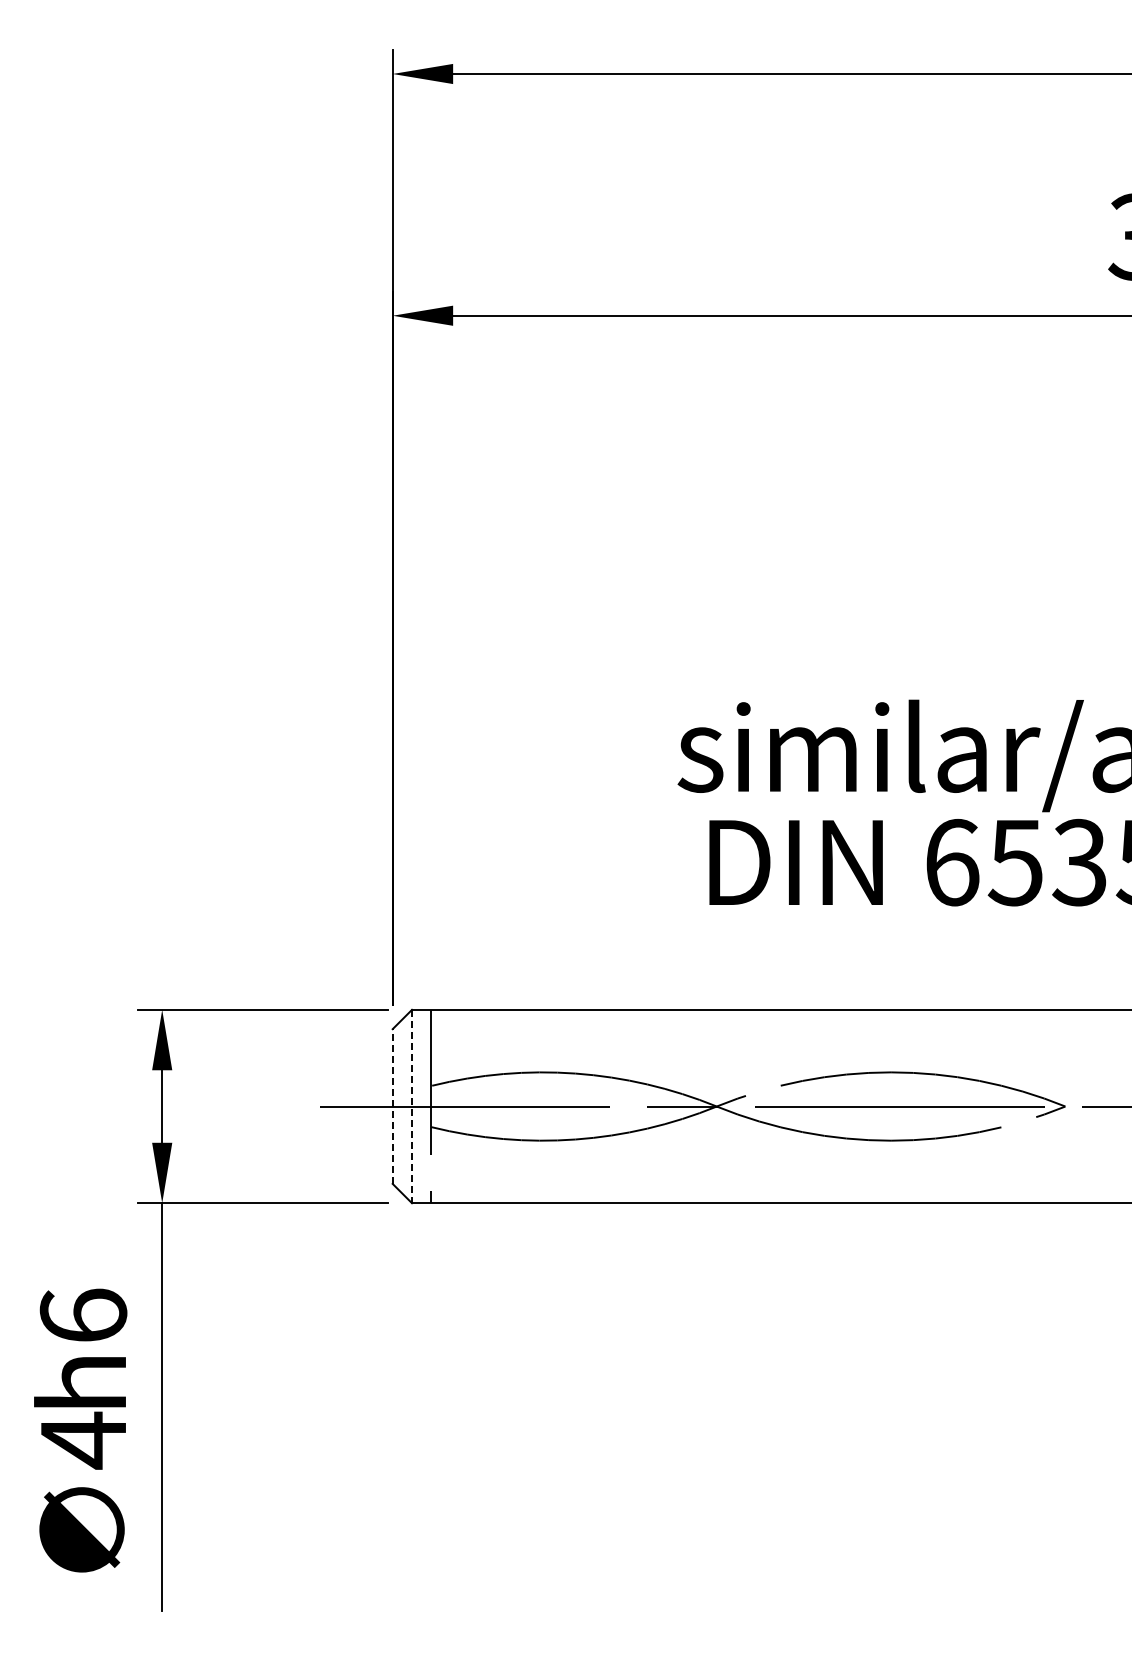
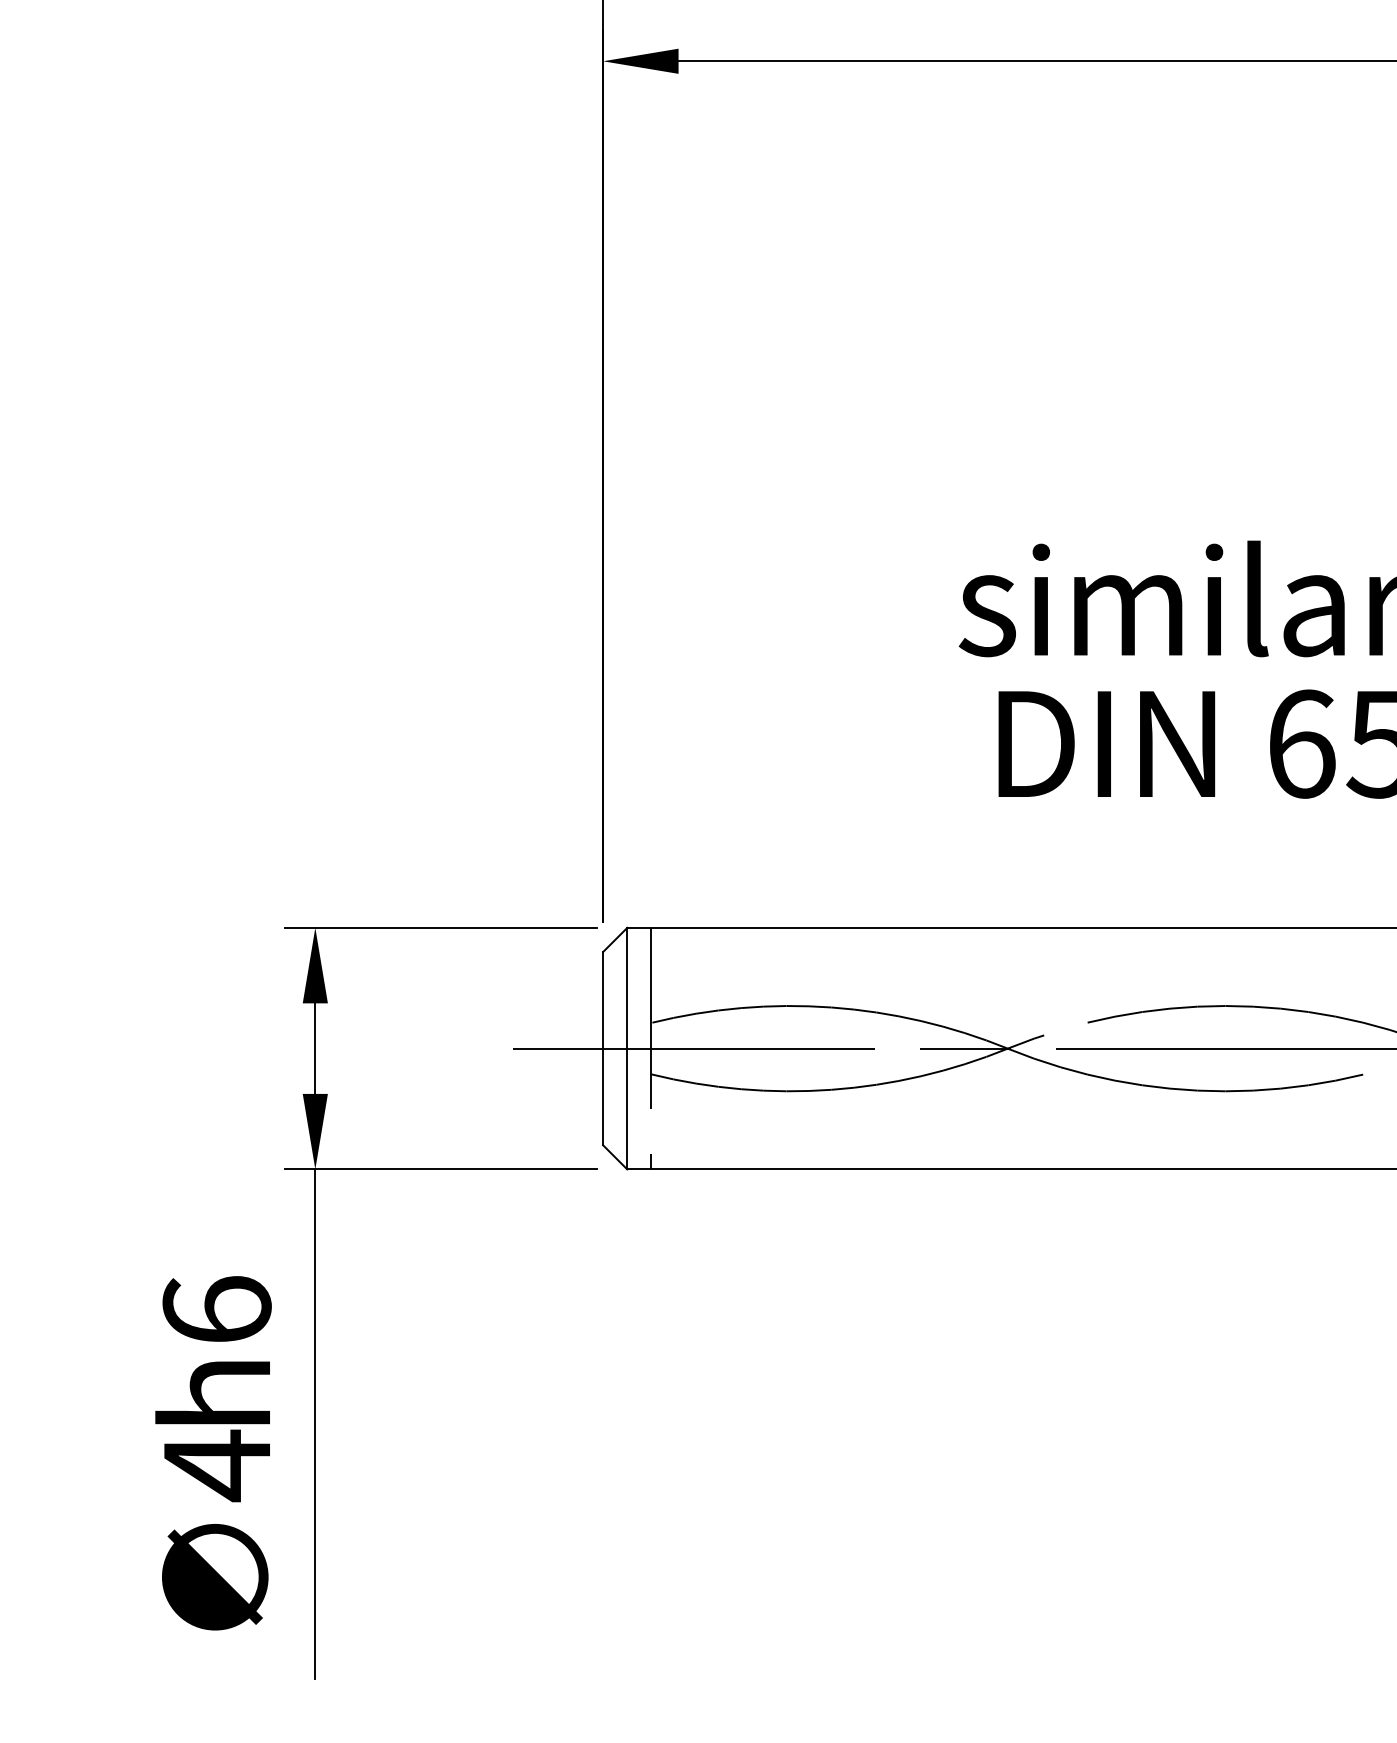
line: (392, 1106) -> (602, 1048), dashed -> solid
line: (412, 1106) -> (627, 1048), dashed -> solid

